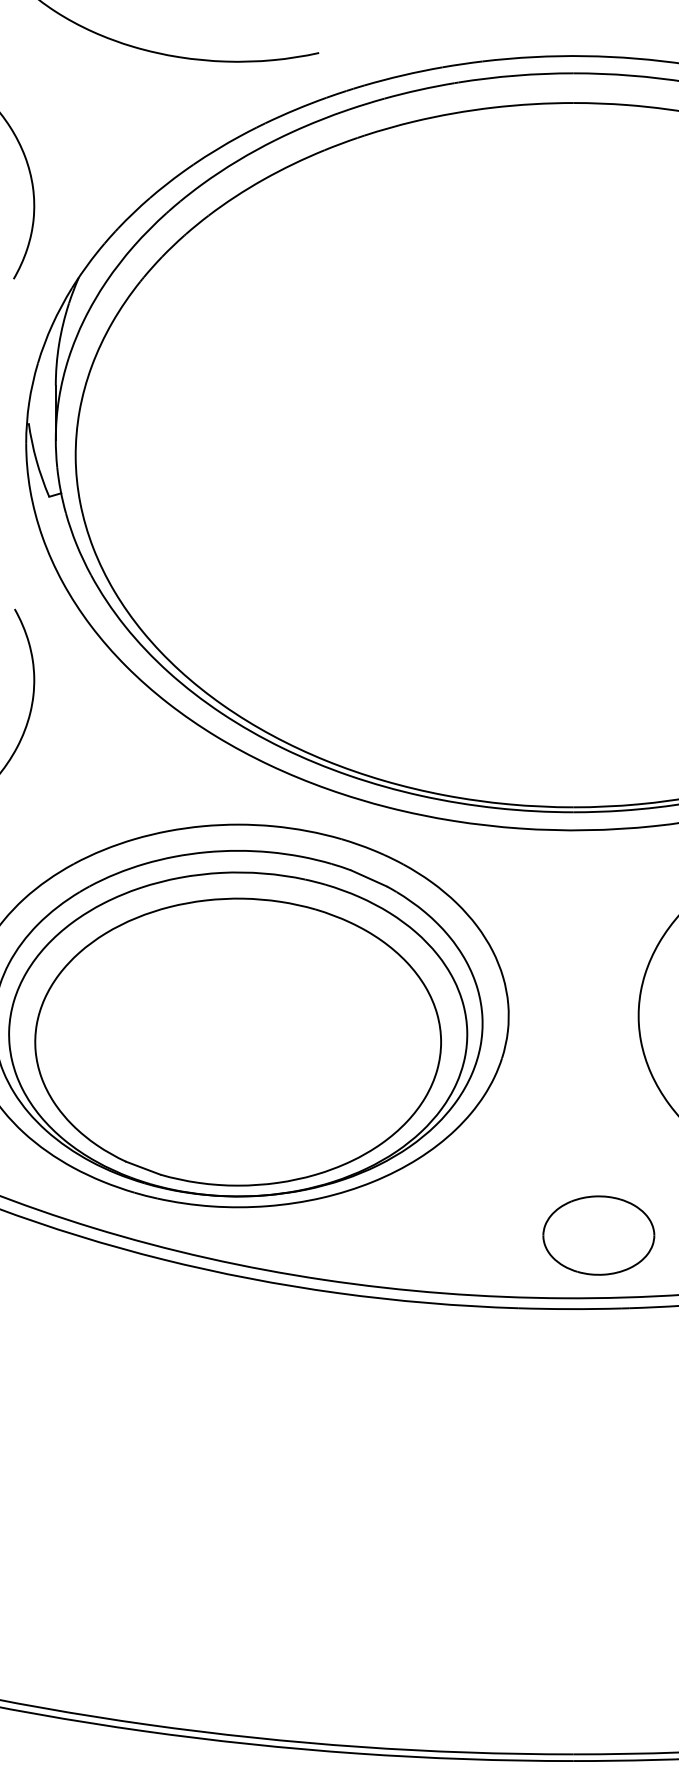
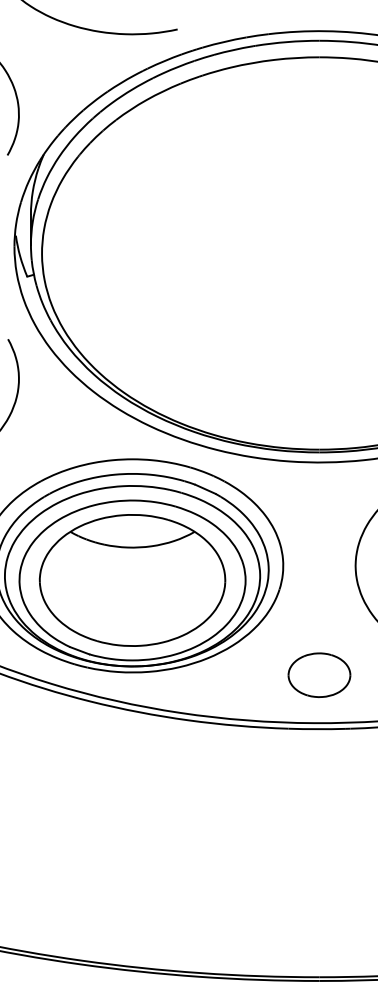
part: (238, 1042) -> (132, 580), added
part: (598, 1234) -> (319, 674), moved

